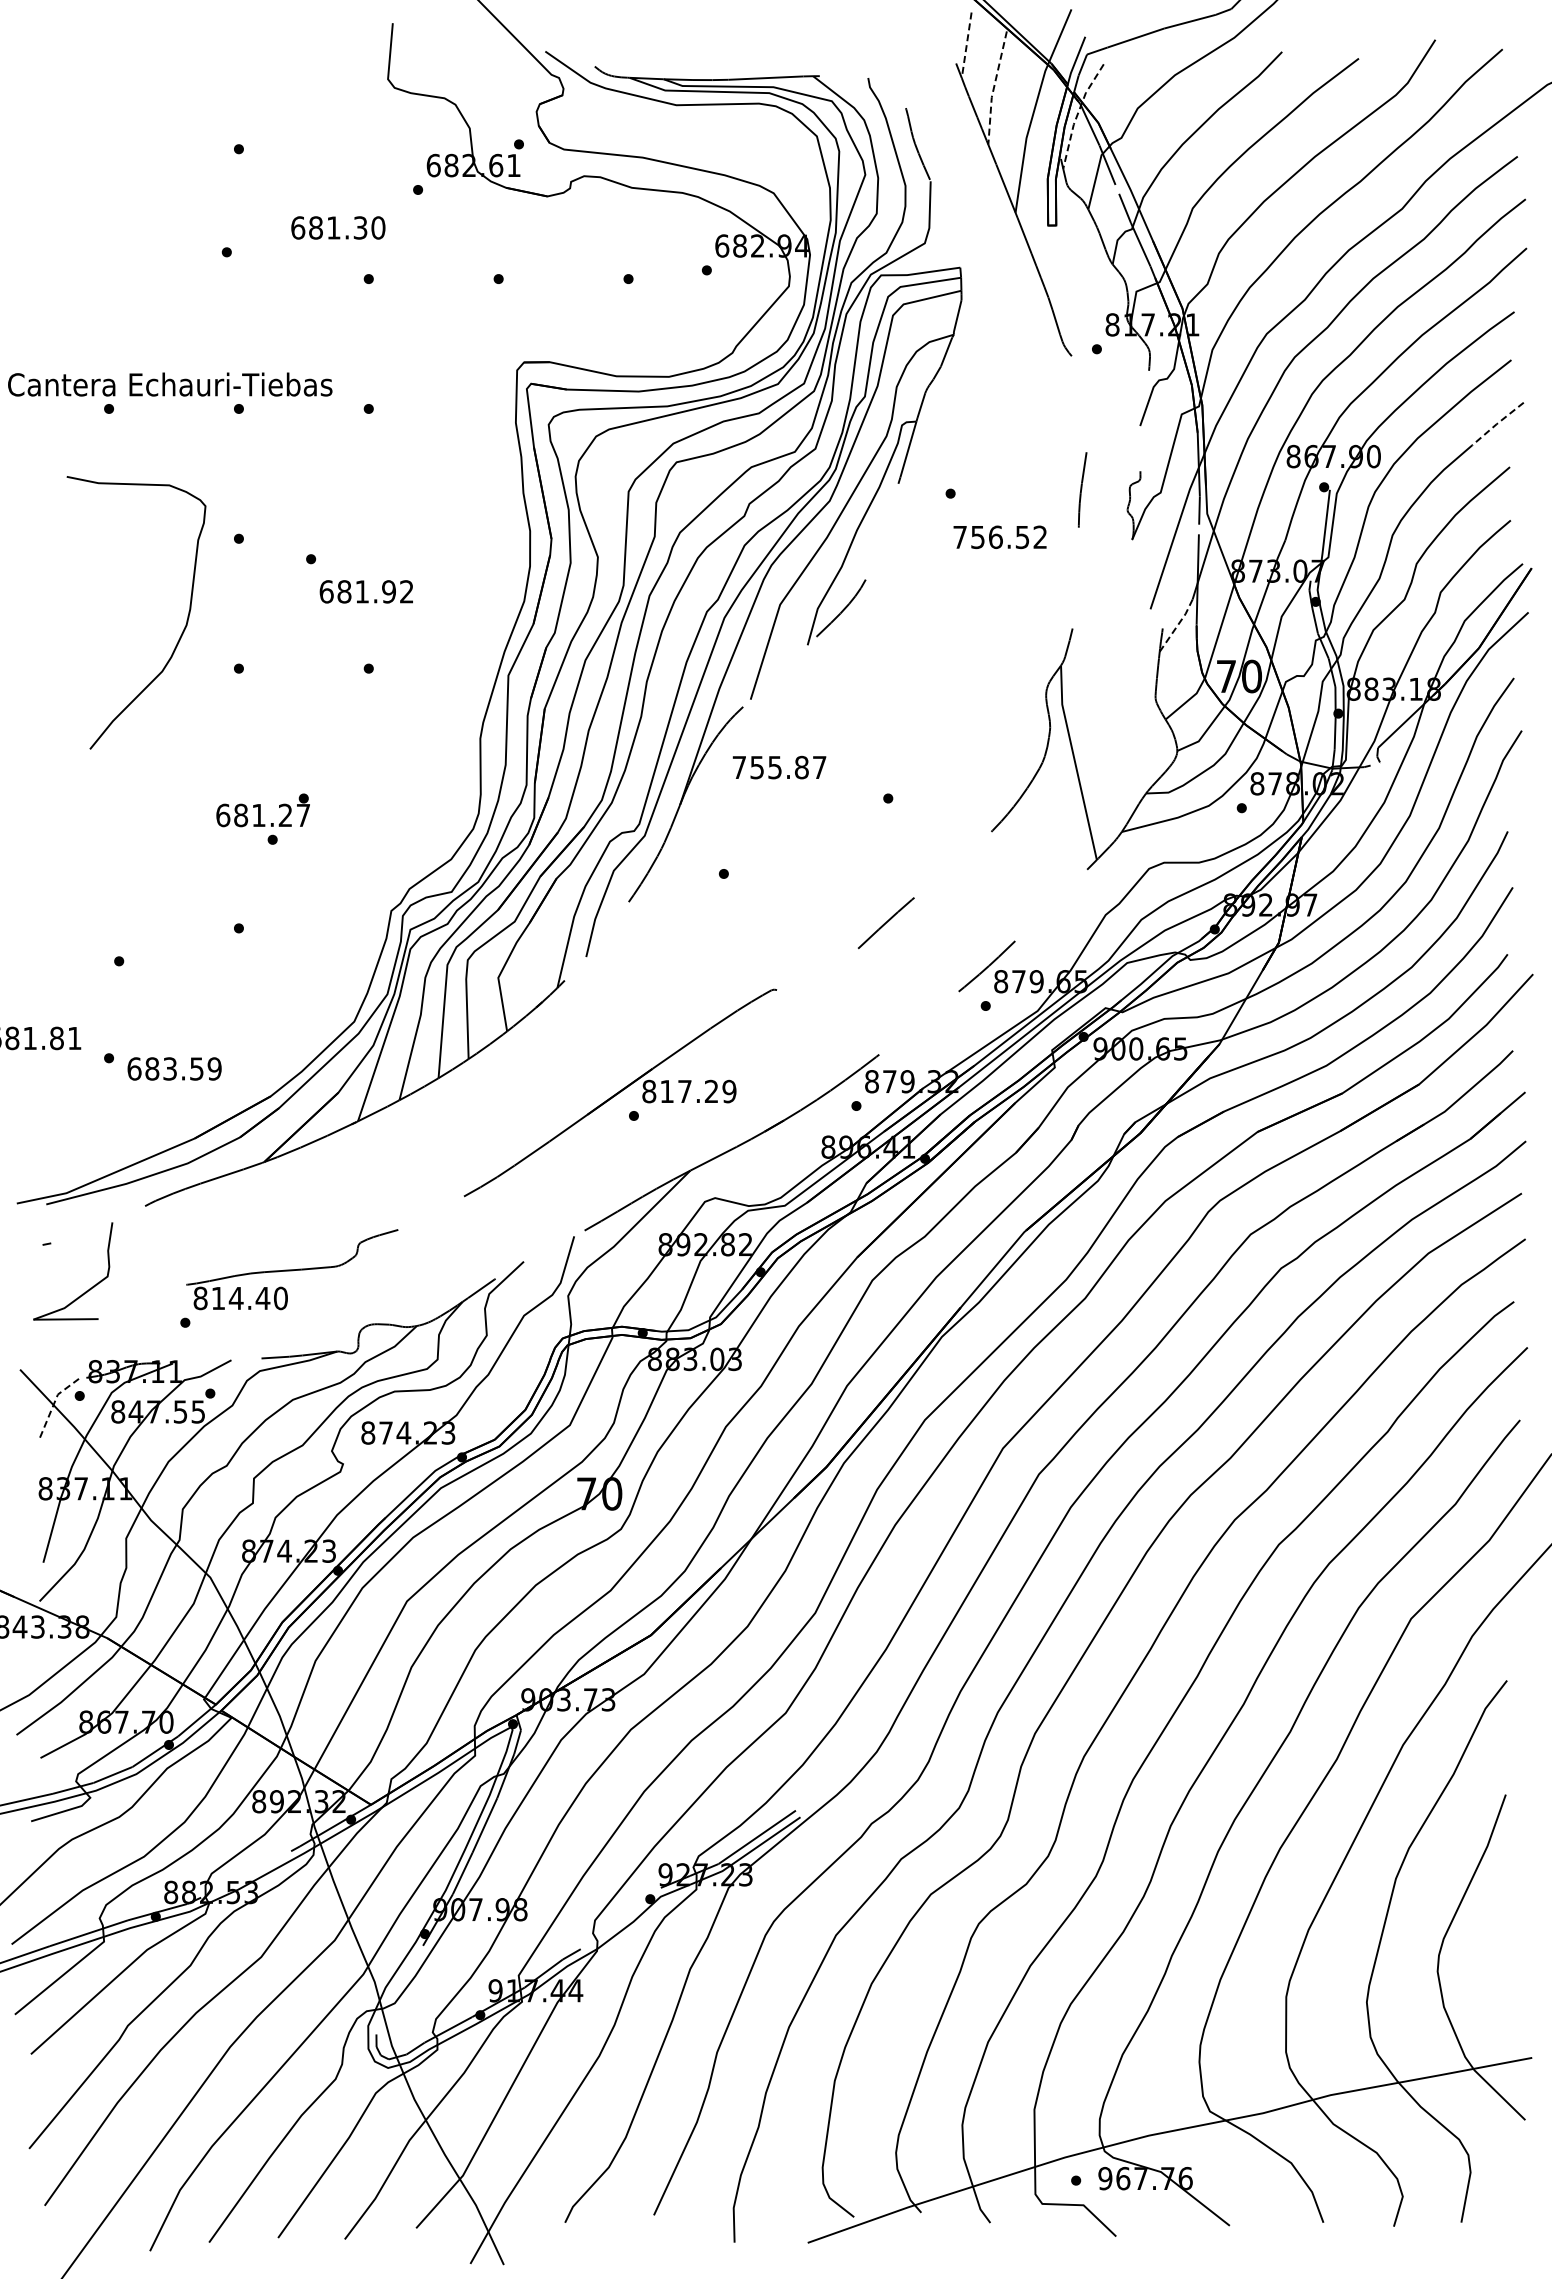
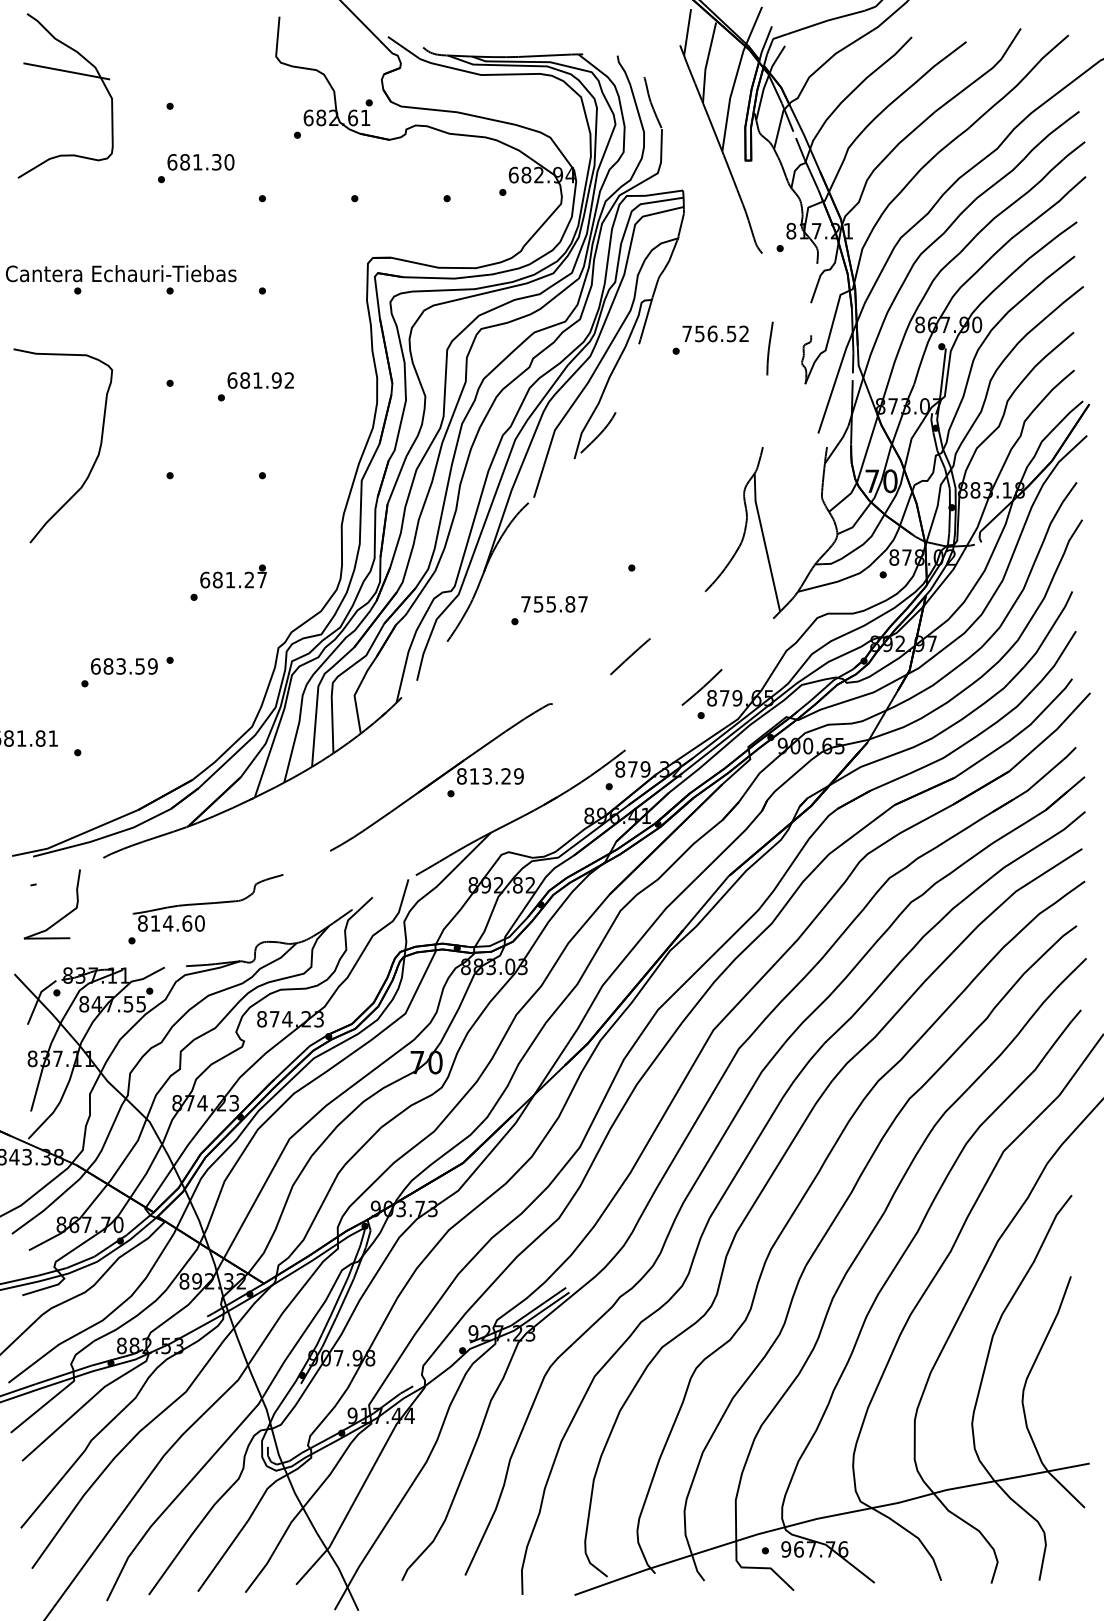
line: (966, 45) -> (687, 32), dashed -> solid
line: (993, 88) -> (706, 63), dashed -> solid
part: (99, 102) -> (70, 73), added
line: (1077, 114) -> (766, 81), dashed -> solid
text: (338, 227) -> (201, 161), moved
line: (1496, 424) -> (1064, 302), dashed -> solid
text: (999, 537) -> (715, 334), moved
text: (365, 591) -> (260, 380), moved
line: (1177, 625) -> (837, 444), dashed -> solid
curve: (180, 635) -> (94, 462), moved
text: (779, 767) -> (554, 604), moved
text: (262, 810) -> (233, 576), moved
text: (174, 1068) -> (124, 666), moved
text: (684, 1091) -> (486, 776), 817.29 -> 813.29
text: (262, 1298) -> (186, 923), 814.40 -> 814.60
line: (53, 1405) -> (38, 999), dashed -> solid

